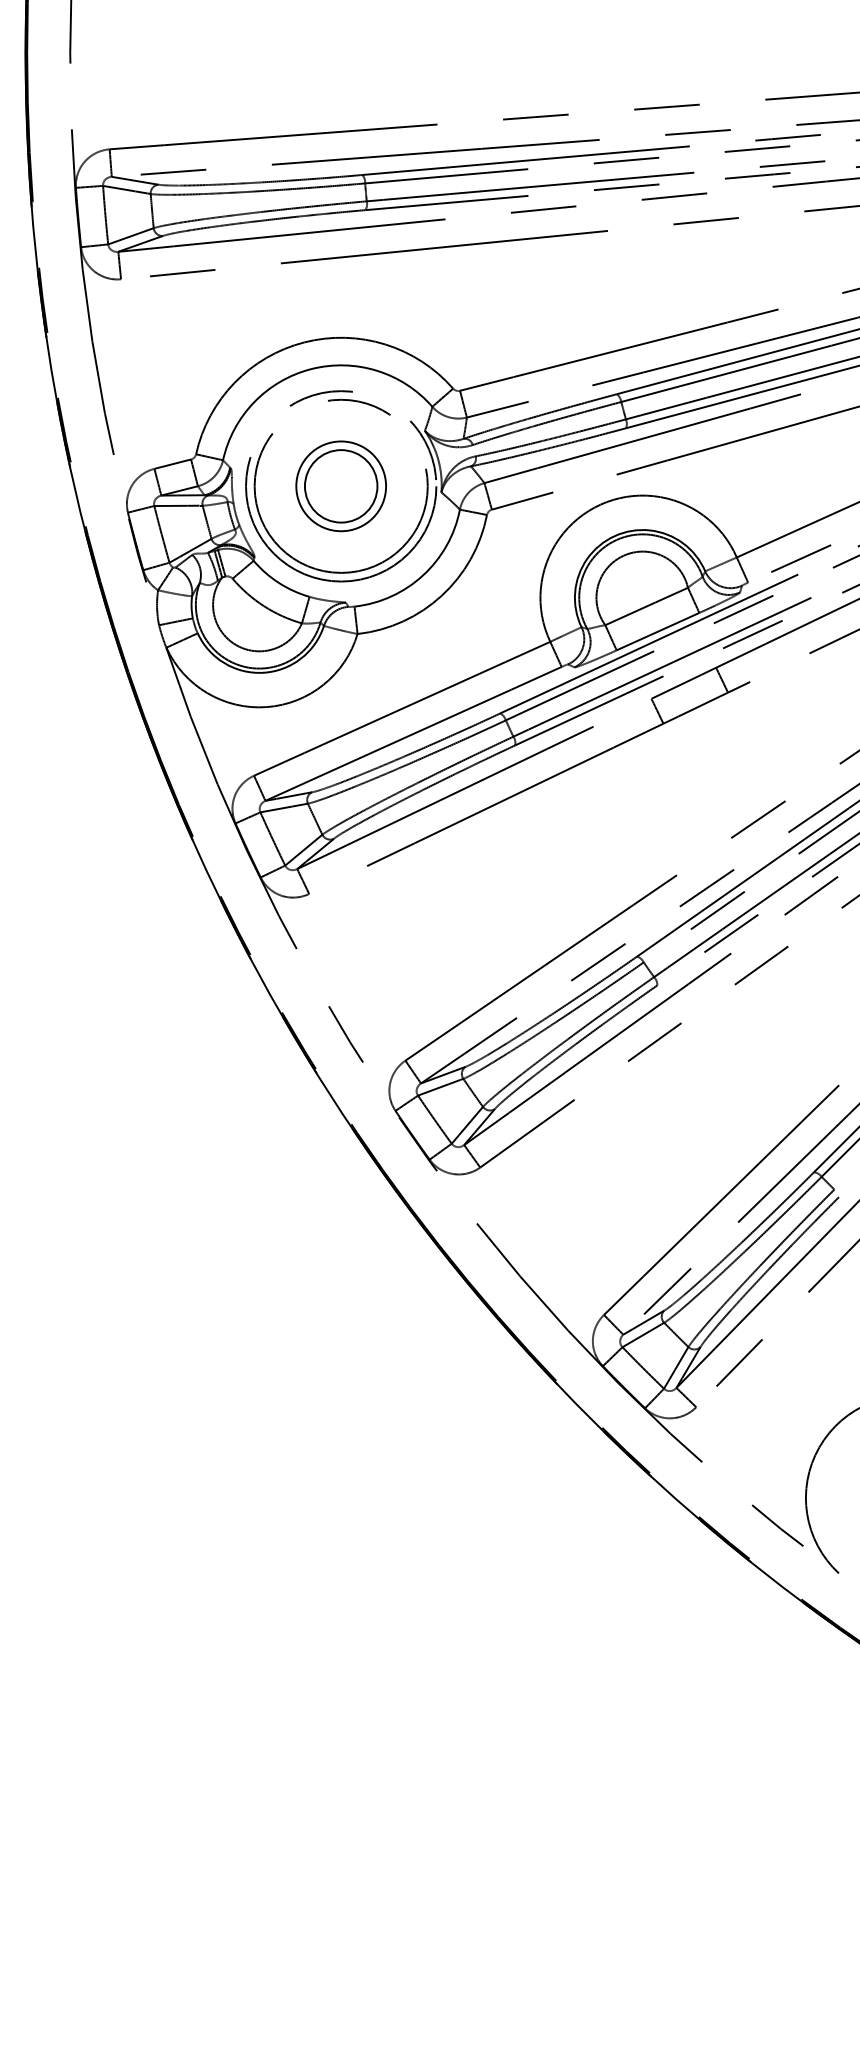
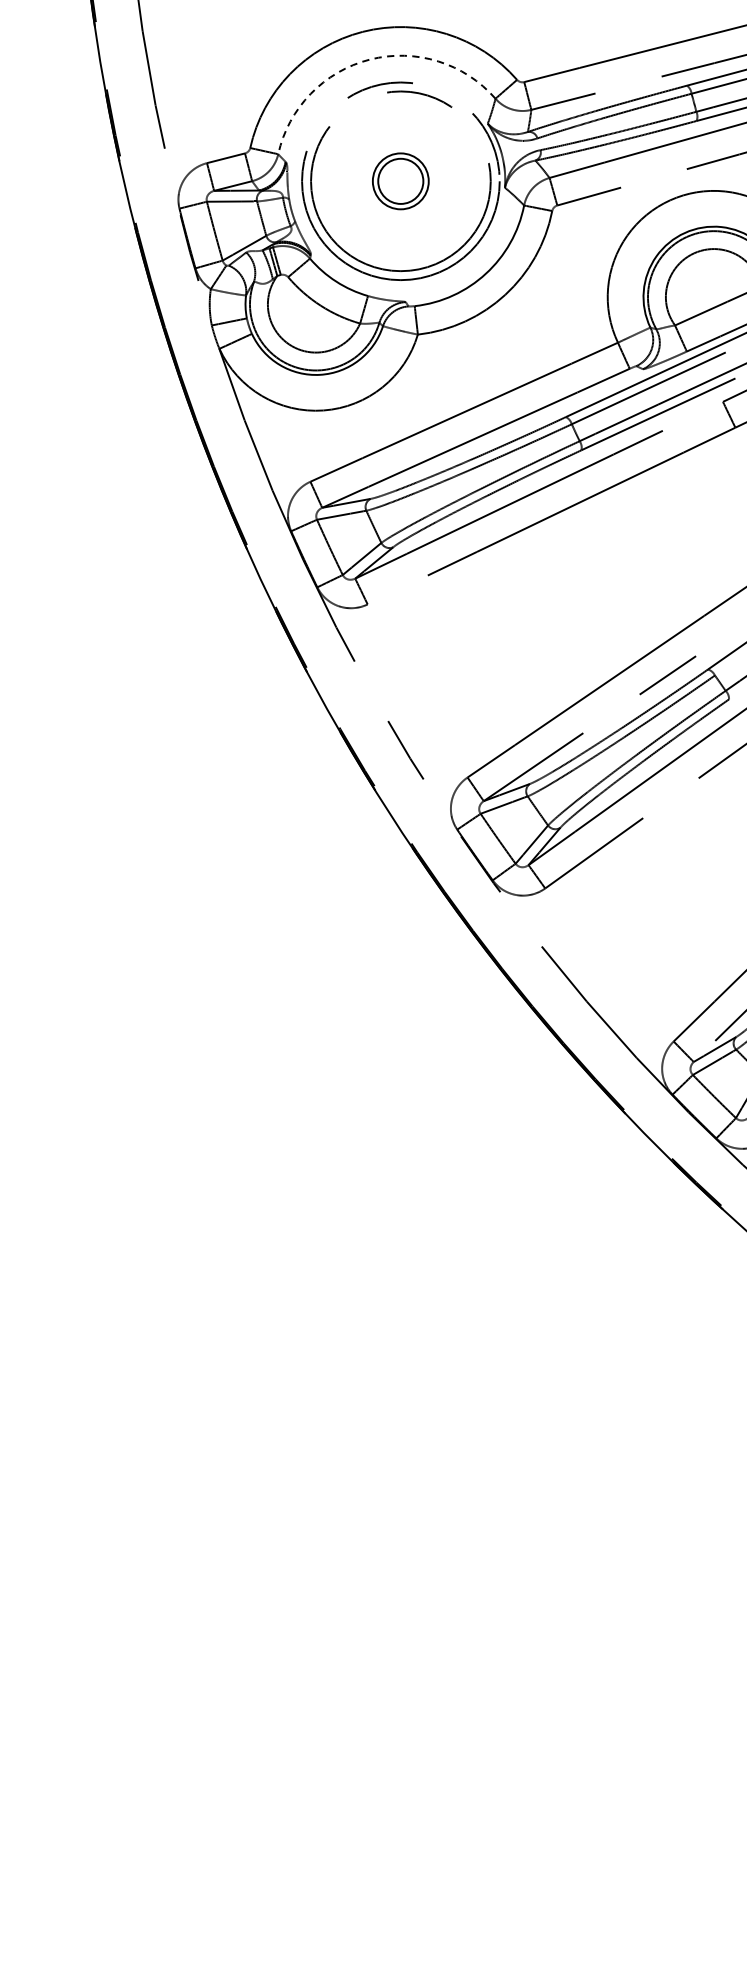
arc: (311, 369) -> (370, 60), solid -> dashed
part: (340, 486) -> (400, 181), size x0.6

